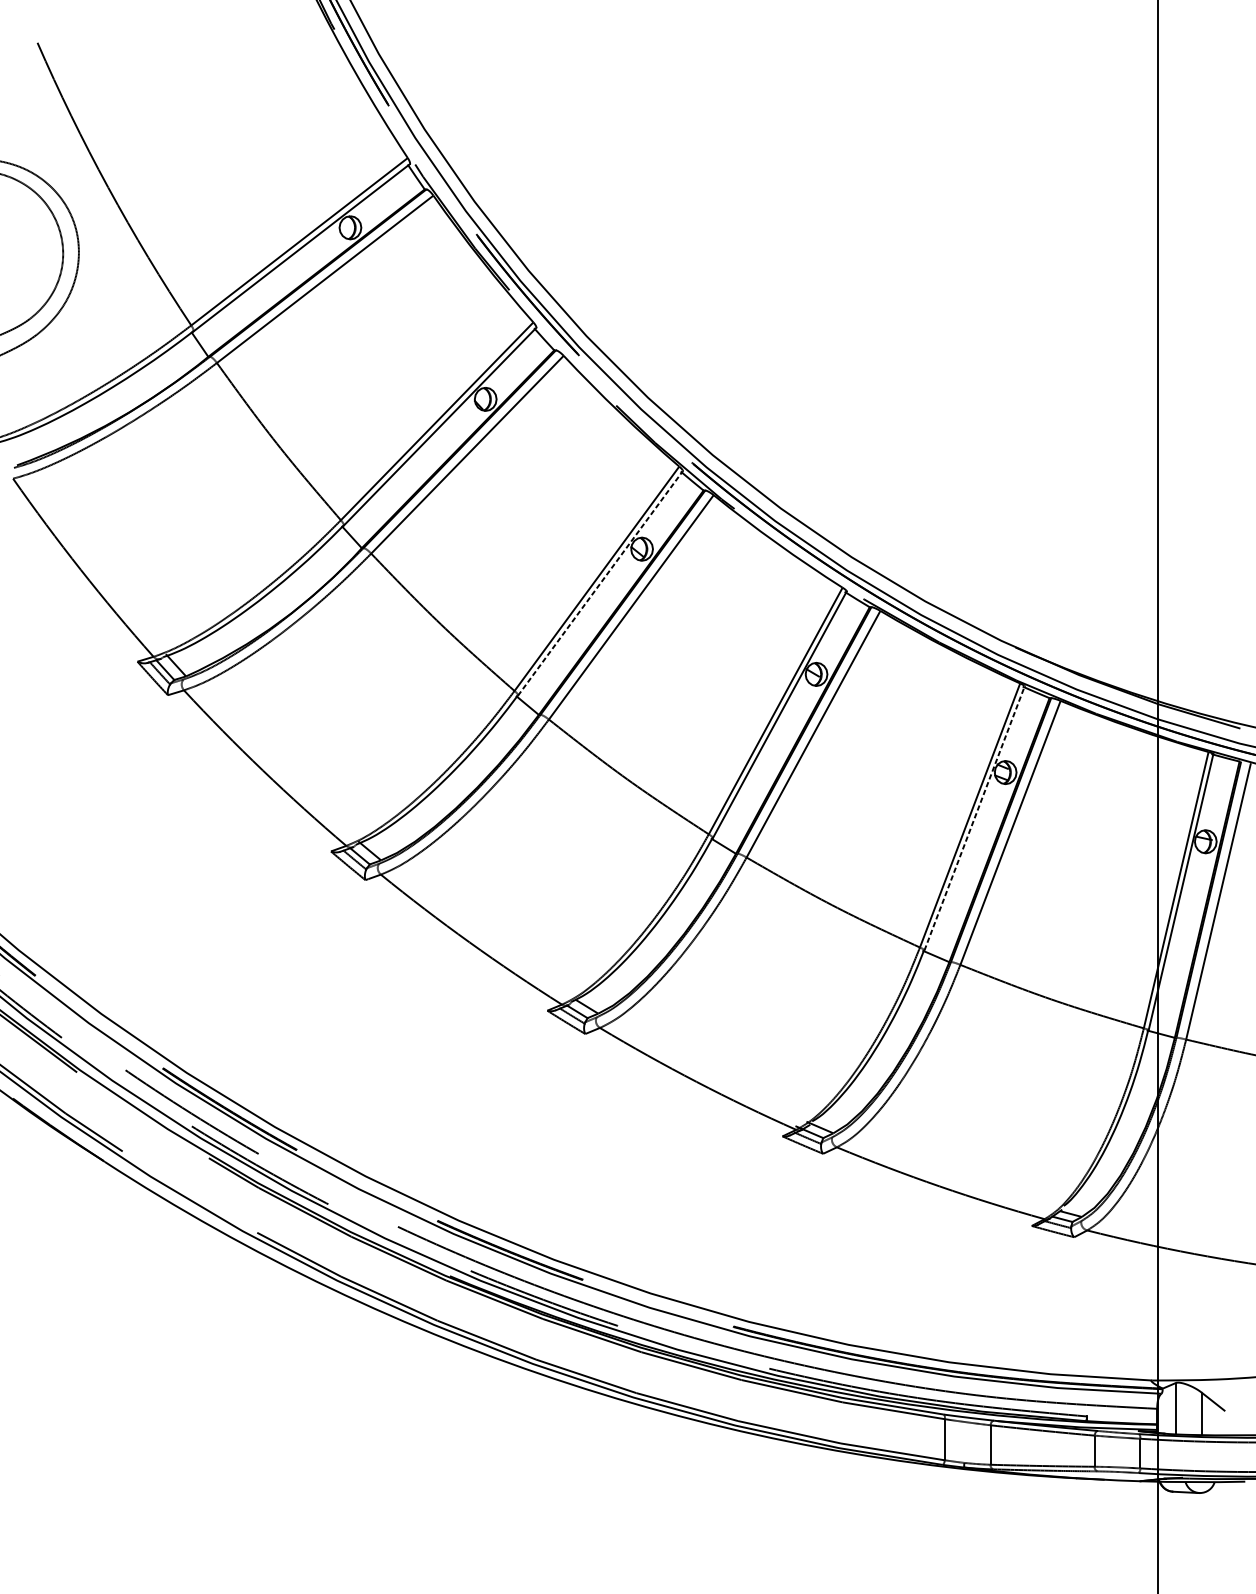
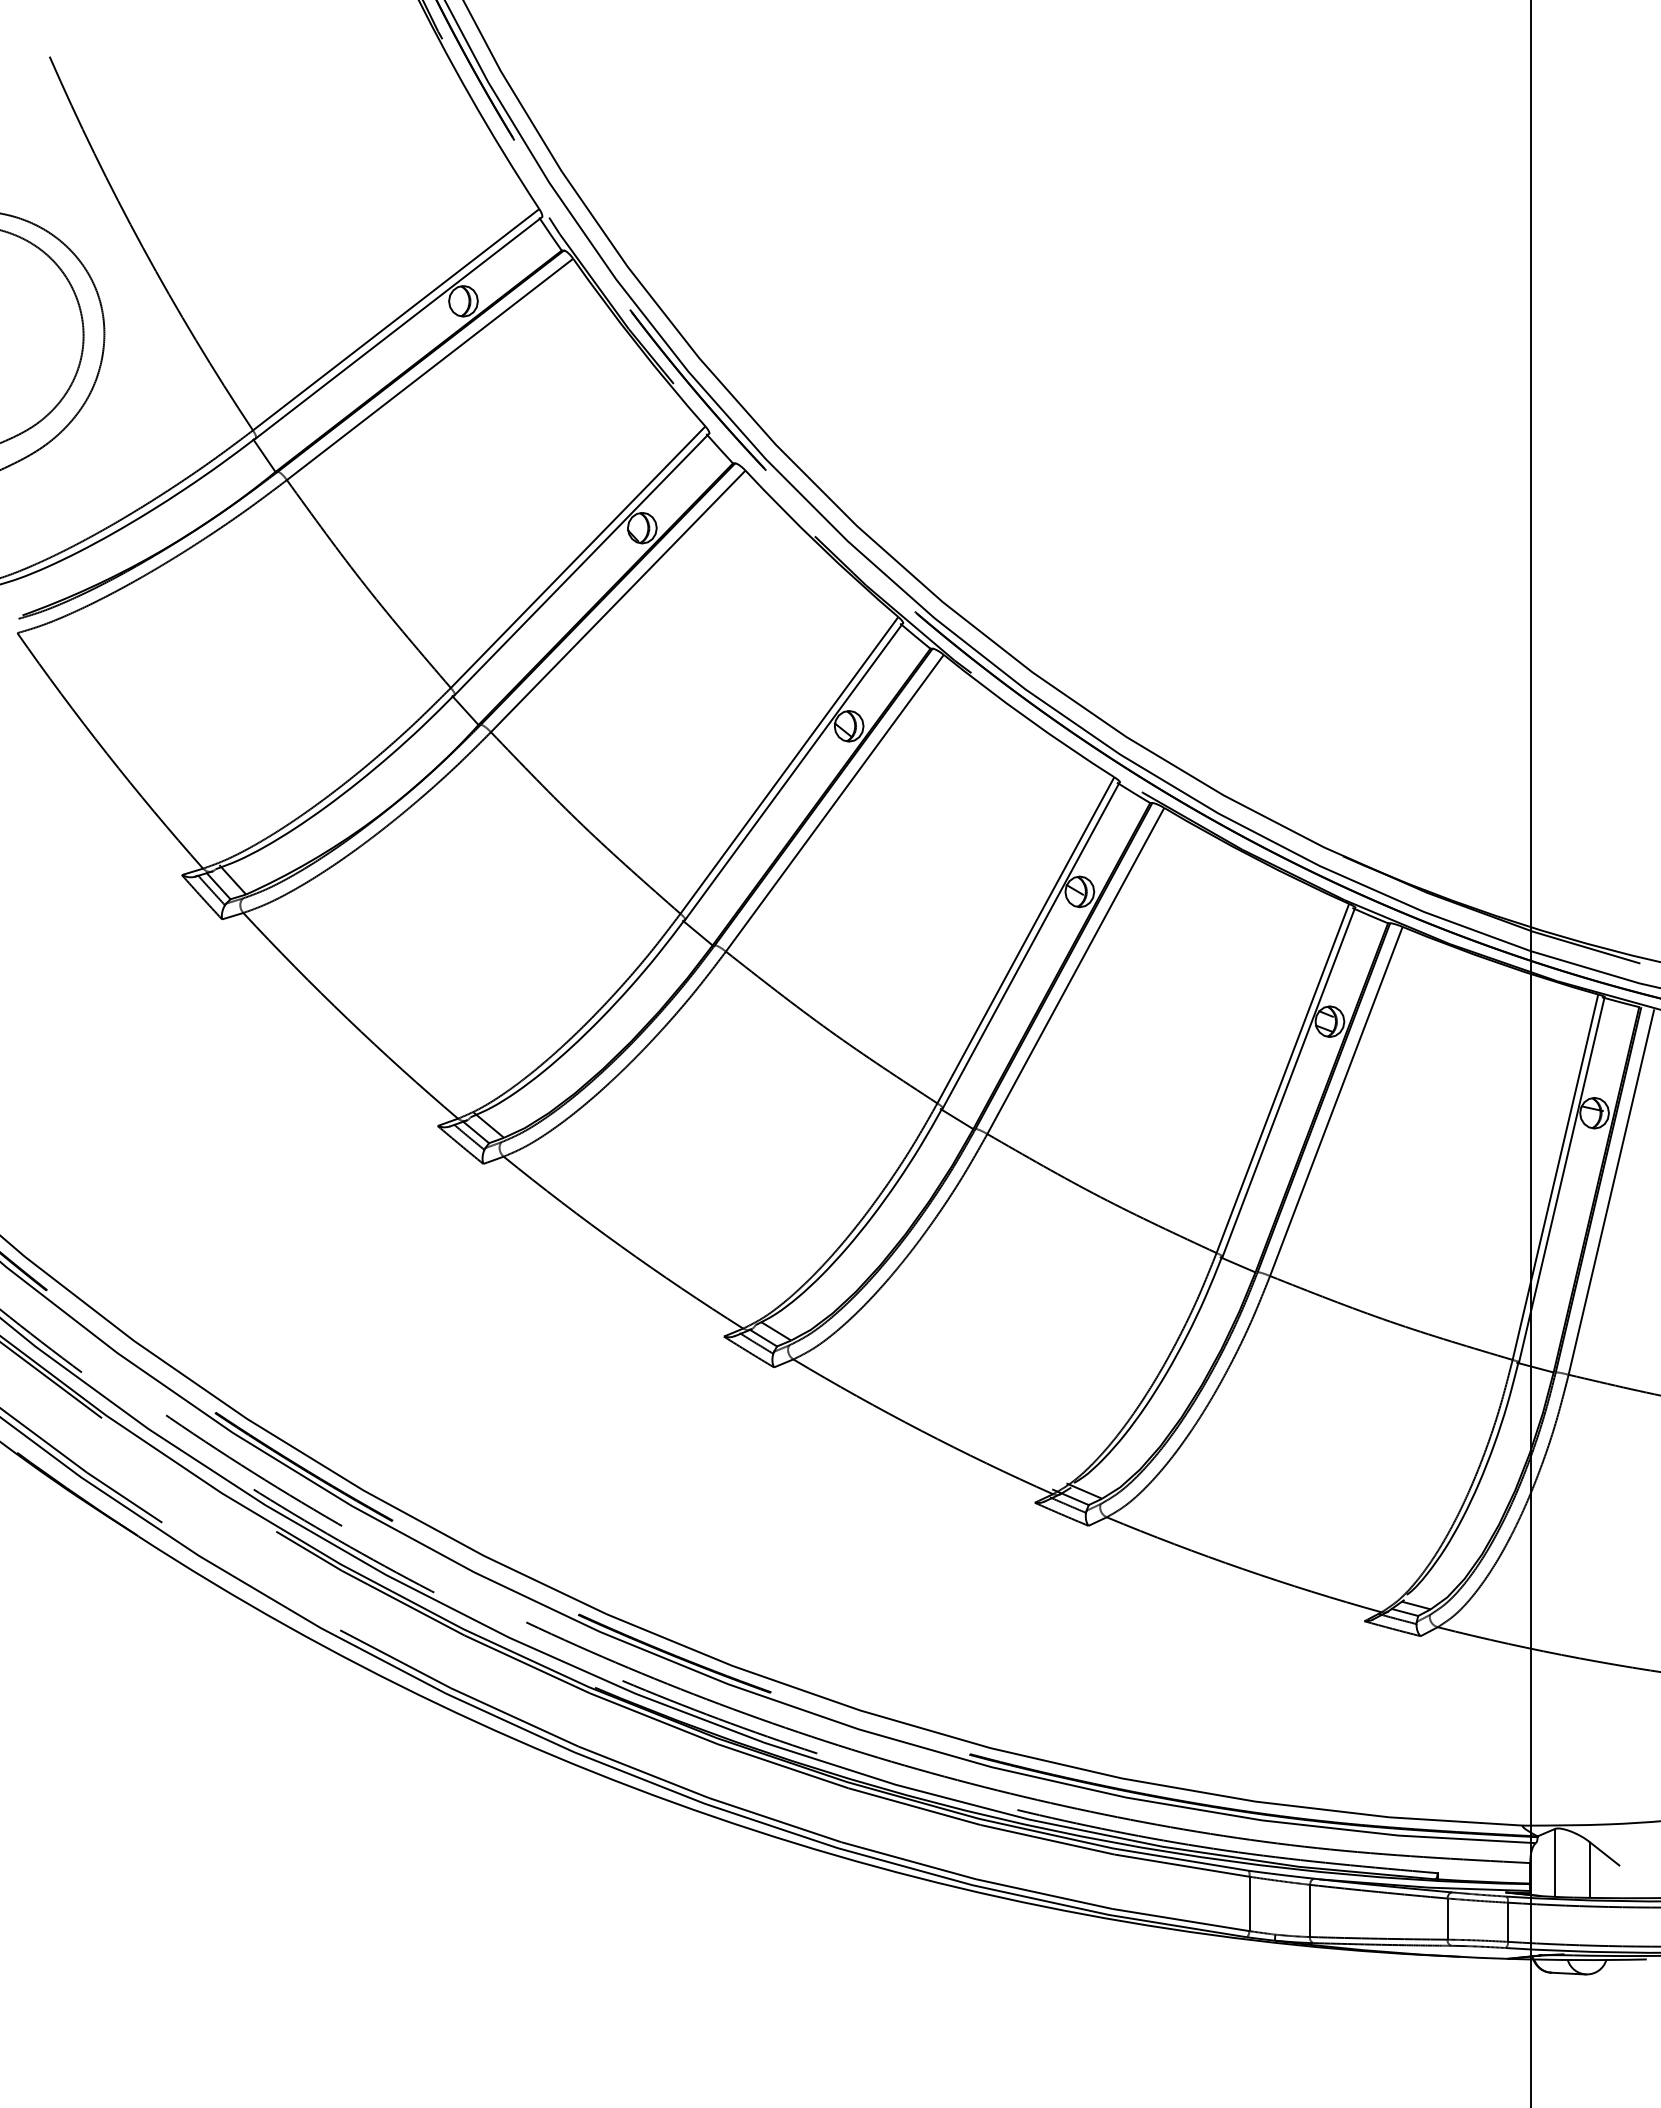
line: (600, 583) -> (794, 771), dashed -> solid
line: (974, 818) -> (1288, 1082), dashed -> solid

